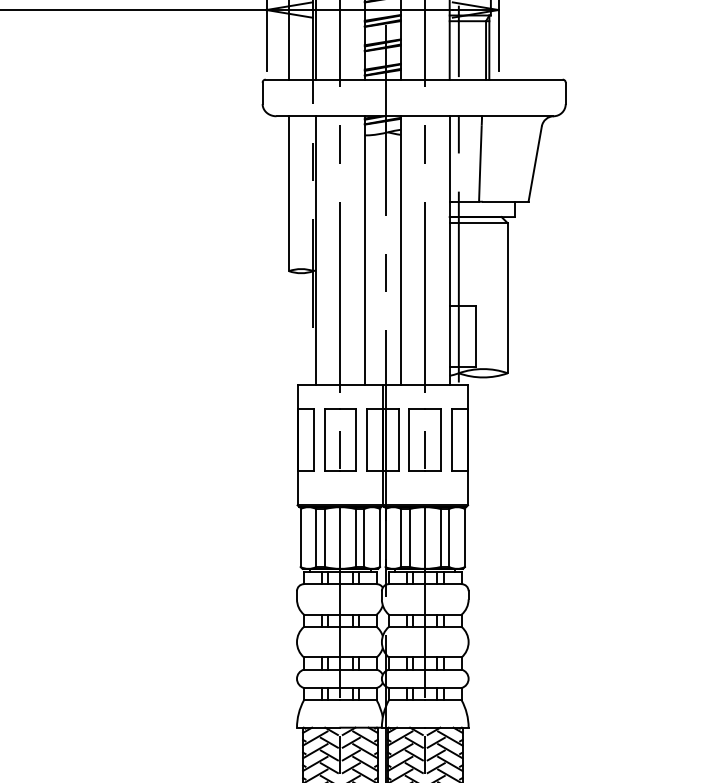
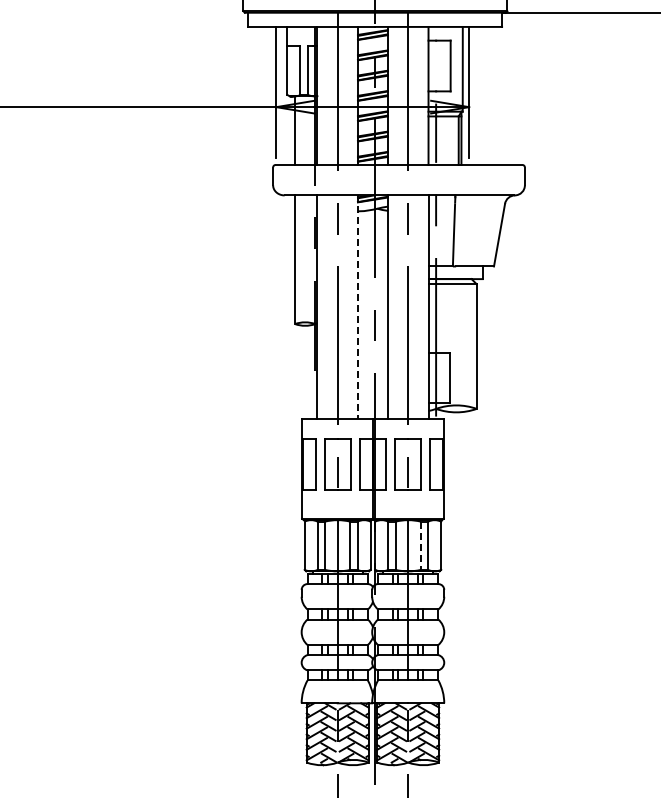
line: (364, 251) -> (357, 307), solid -> dashed
line: (440, 538) -> (420, 546), solid -> dashed

